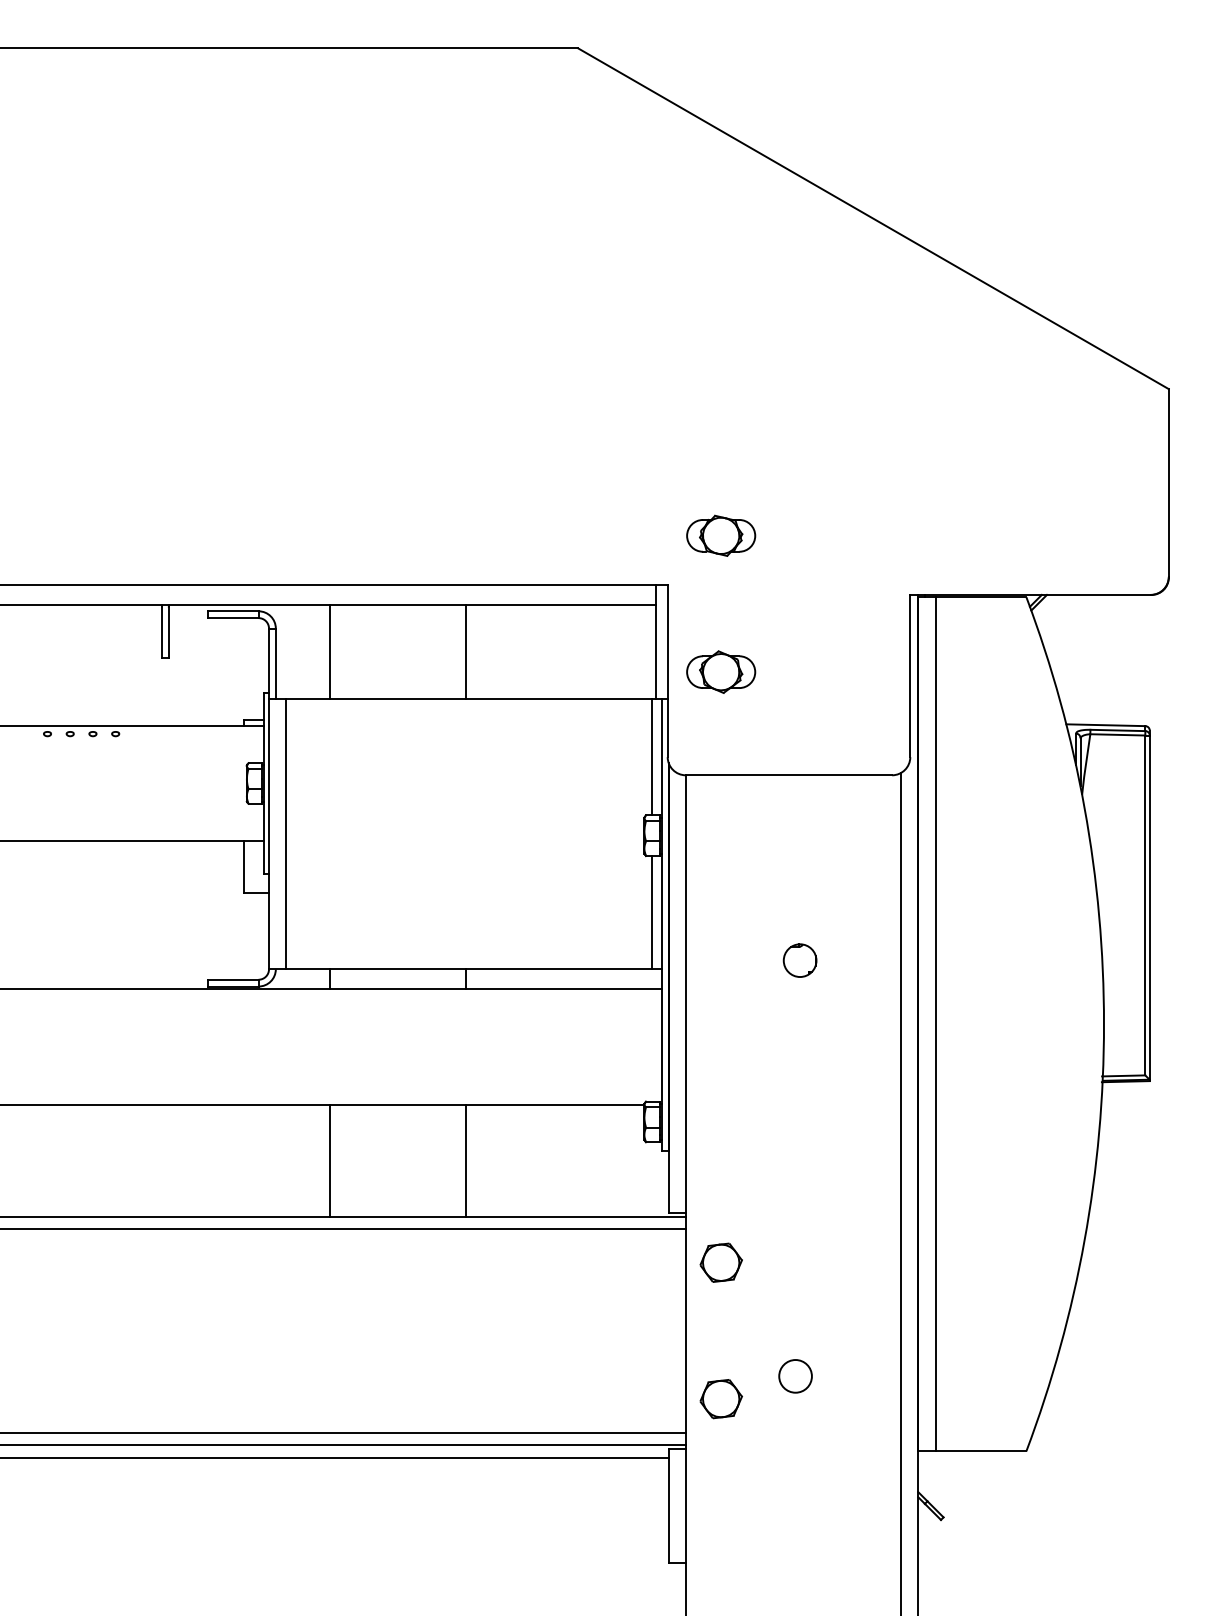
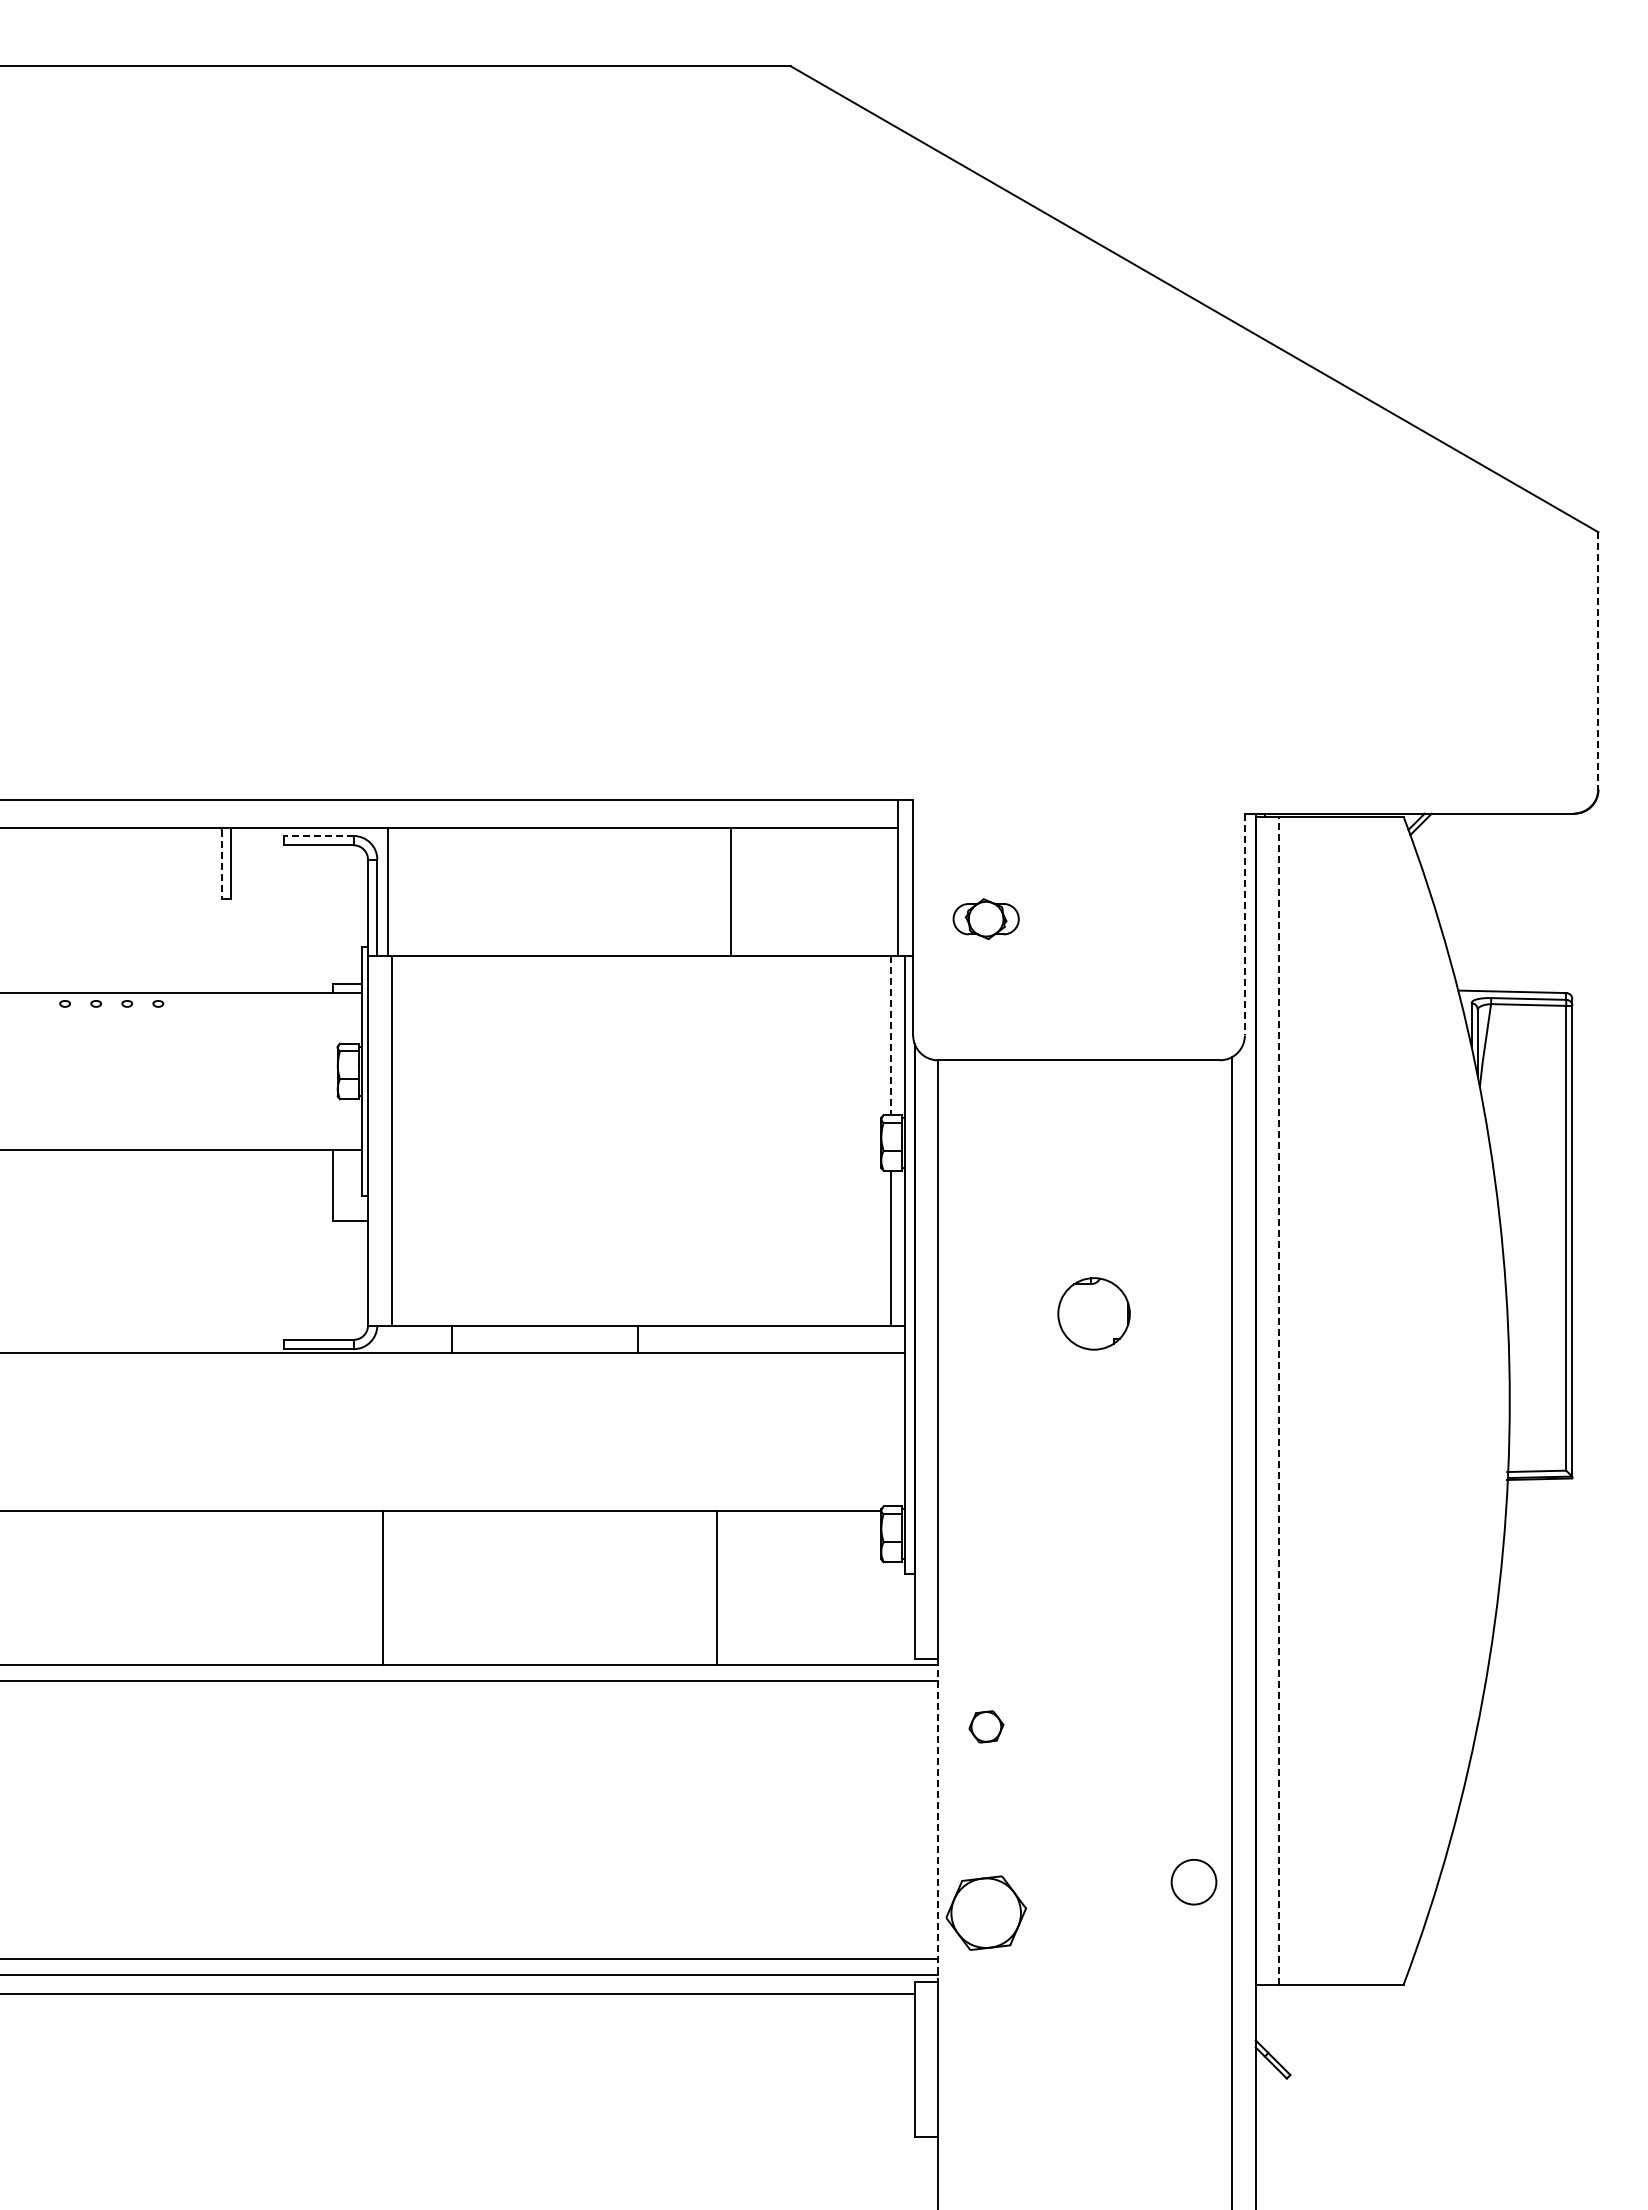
line: (1168, 483) -> (1598, 661), solid -> dashed
part: (720, 535) -> (985, 732), removed
line: (232, 611) -> (318, 836), solid -> dashed
line: (161, 632) -> (221, 864), solid -> dashed
line: (330, 651) -> (387, 891), moved
line: (466, 651) -> (730, 891), moved
part: (720, 671) -> (985, 918), size x0.7
line: (910, 676) -> (1244, 924), solid -> dashed
line: (651, 757) -> (891, 1035), solid -> dashed
part: (800, 960) -> (1094, 1313), size x1.6
line: (935, 1024) -> (1279, 1400), solid -> dashed
line: (330, 1160) -> (382, 1587), moved
line: (466, 1160) -> (716, 1587), moved
part: (721, 1262) -> (986, 1726), size x0.6
line: (686, 1331) -> (938, 1820), solid -> dashed
circle: (795, 1376) -> (1193, 1882), moved
part: (721, 1399) -> (986, 1913), size x1.4

